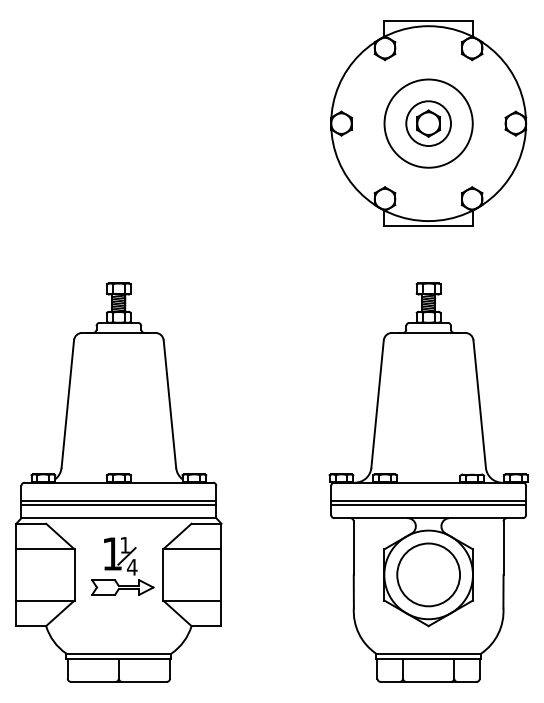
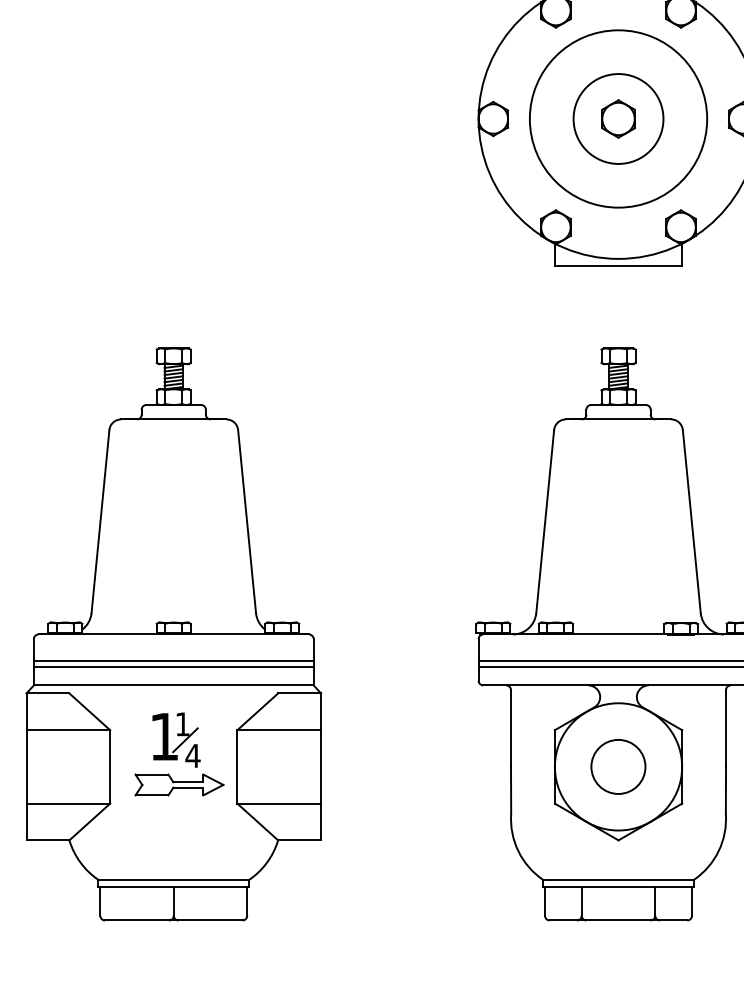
circle: (428, 123) -> (618, 118), size x1.4
circle: (428, 123) -> (618, 118), size x1.4
circle: (428, 574) -> (618, 766), size x0.6

